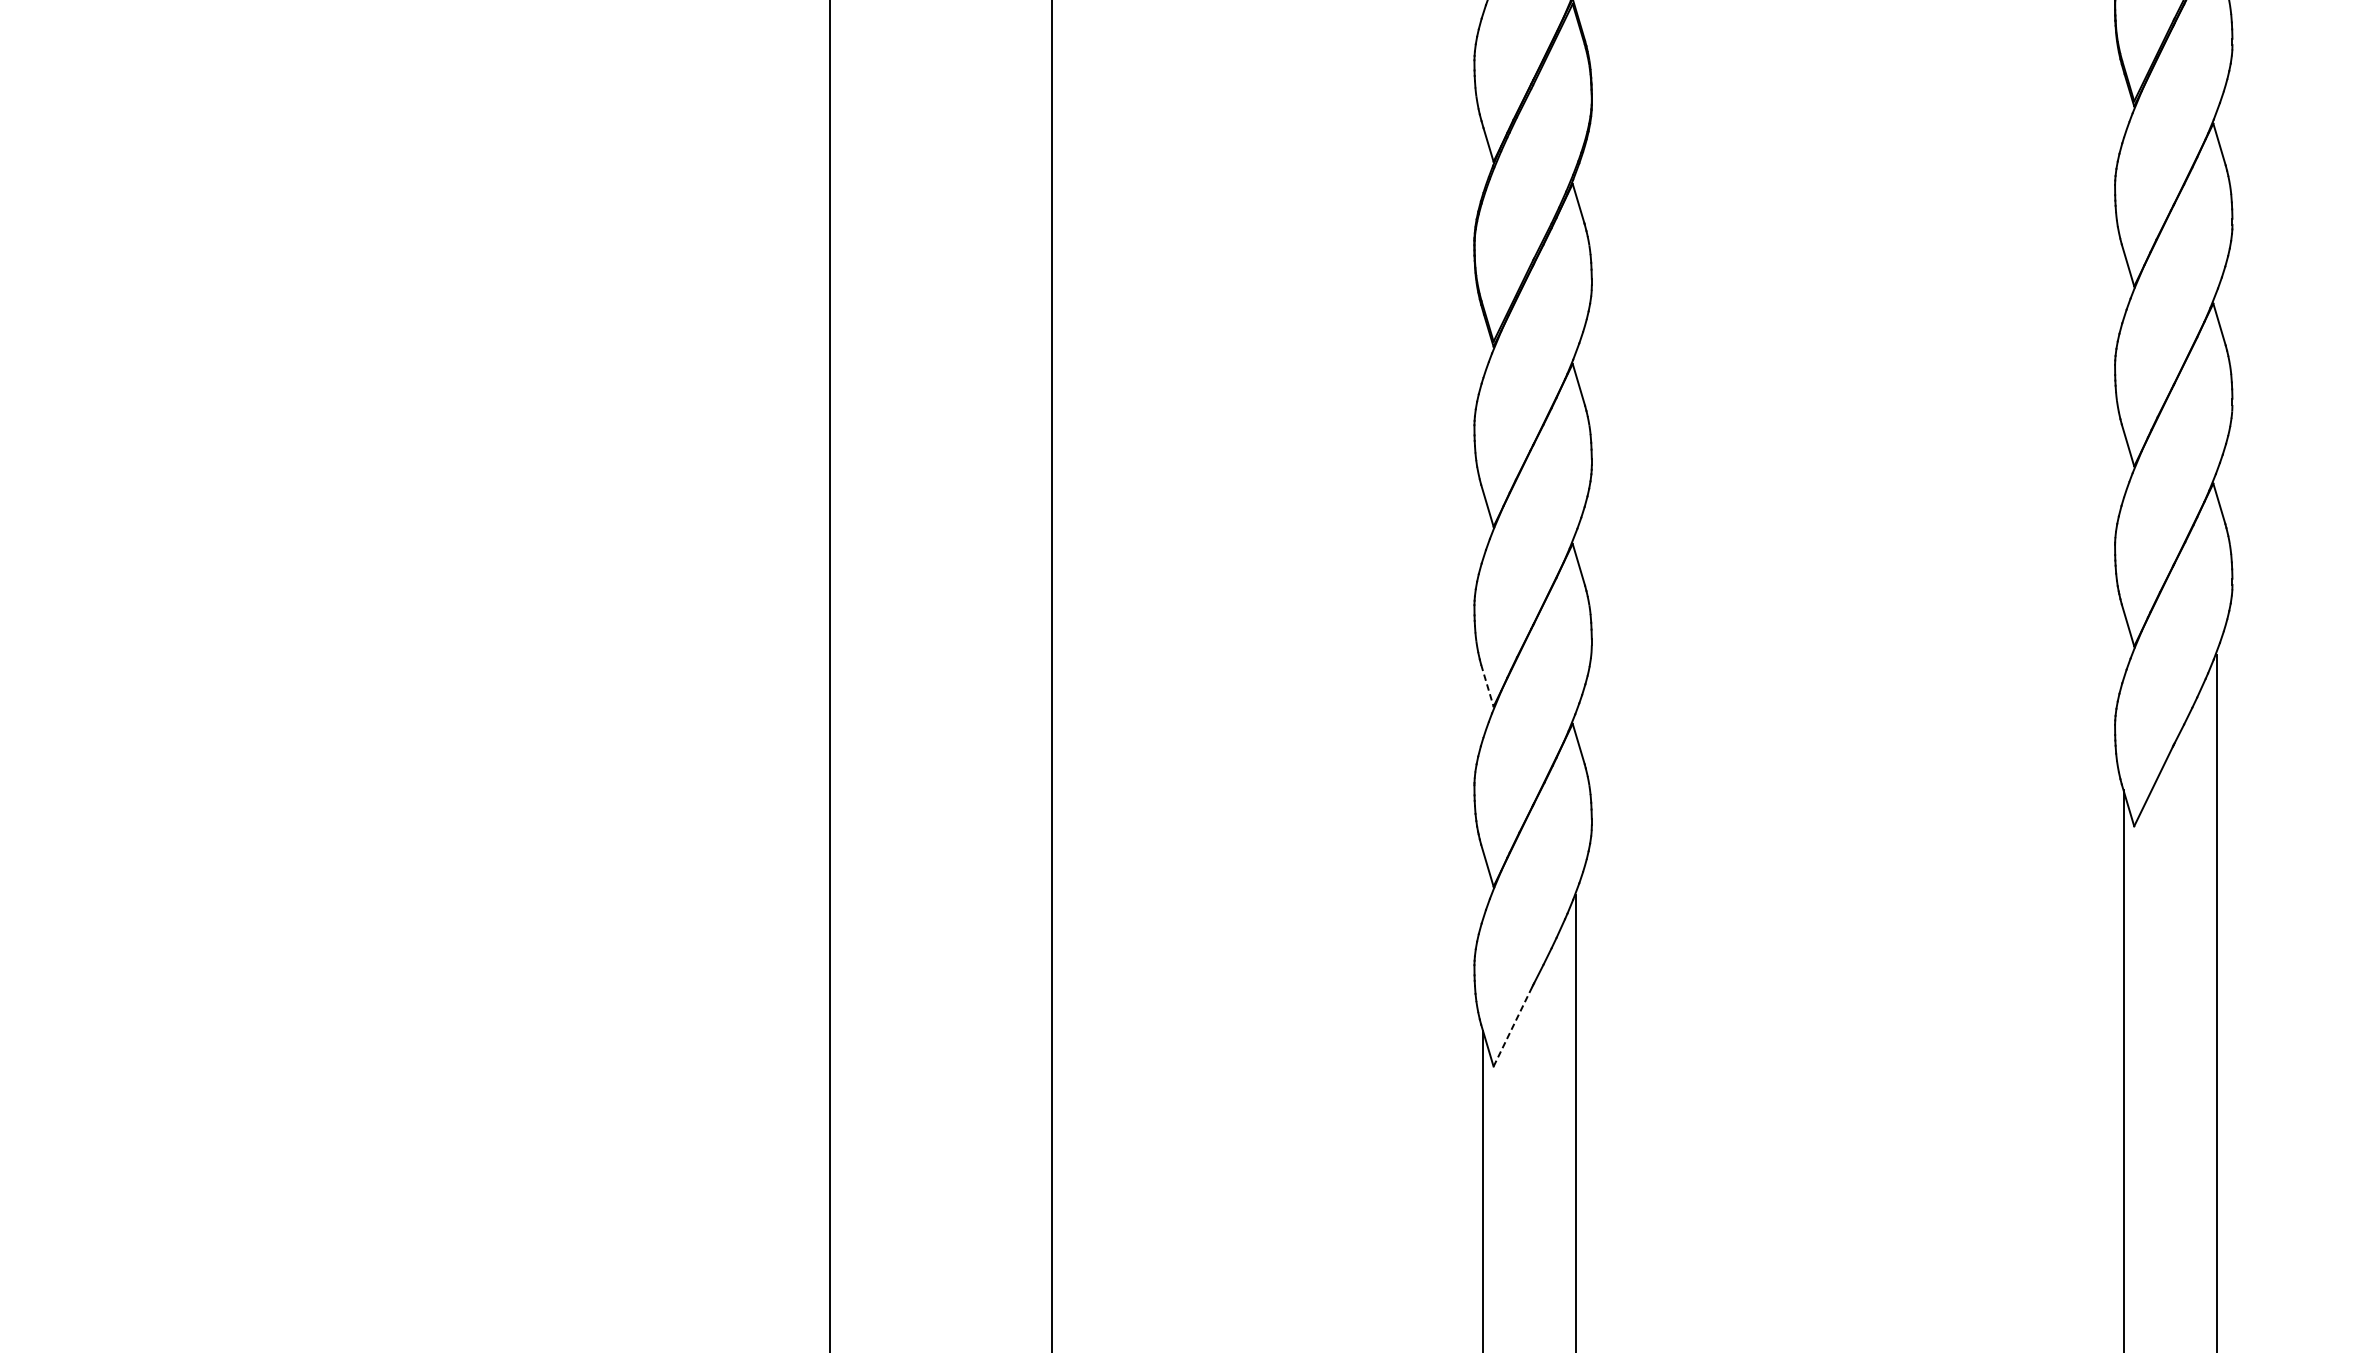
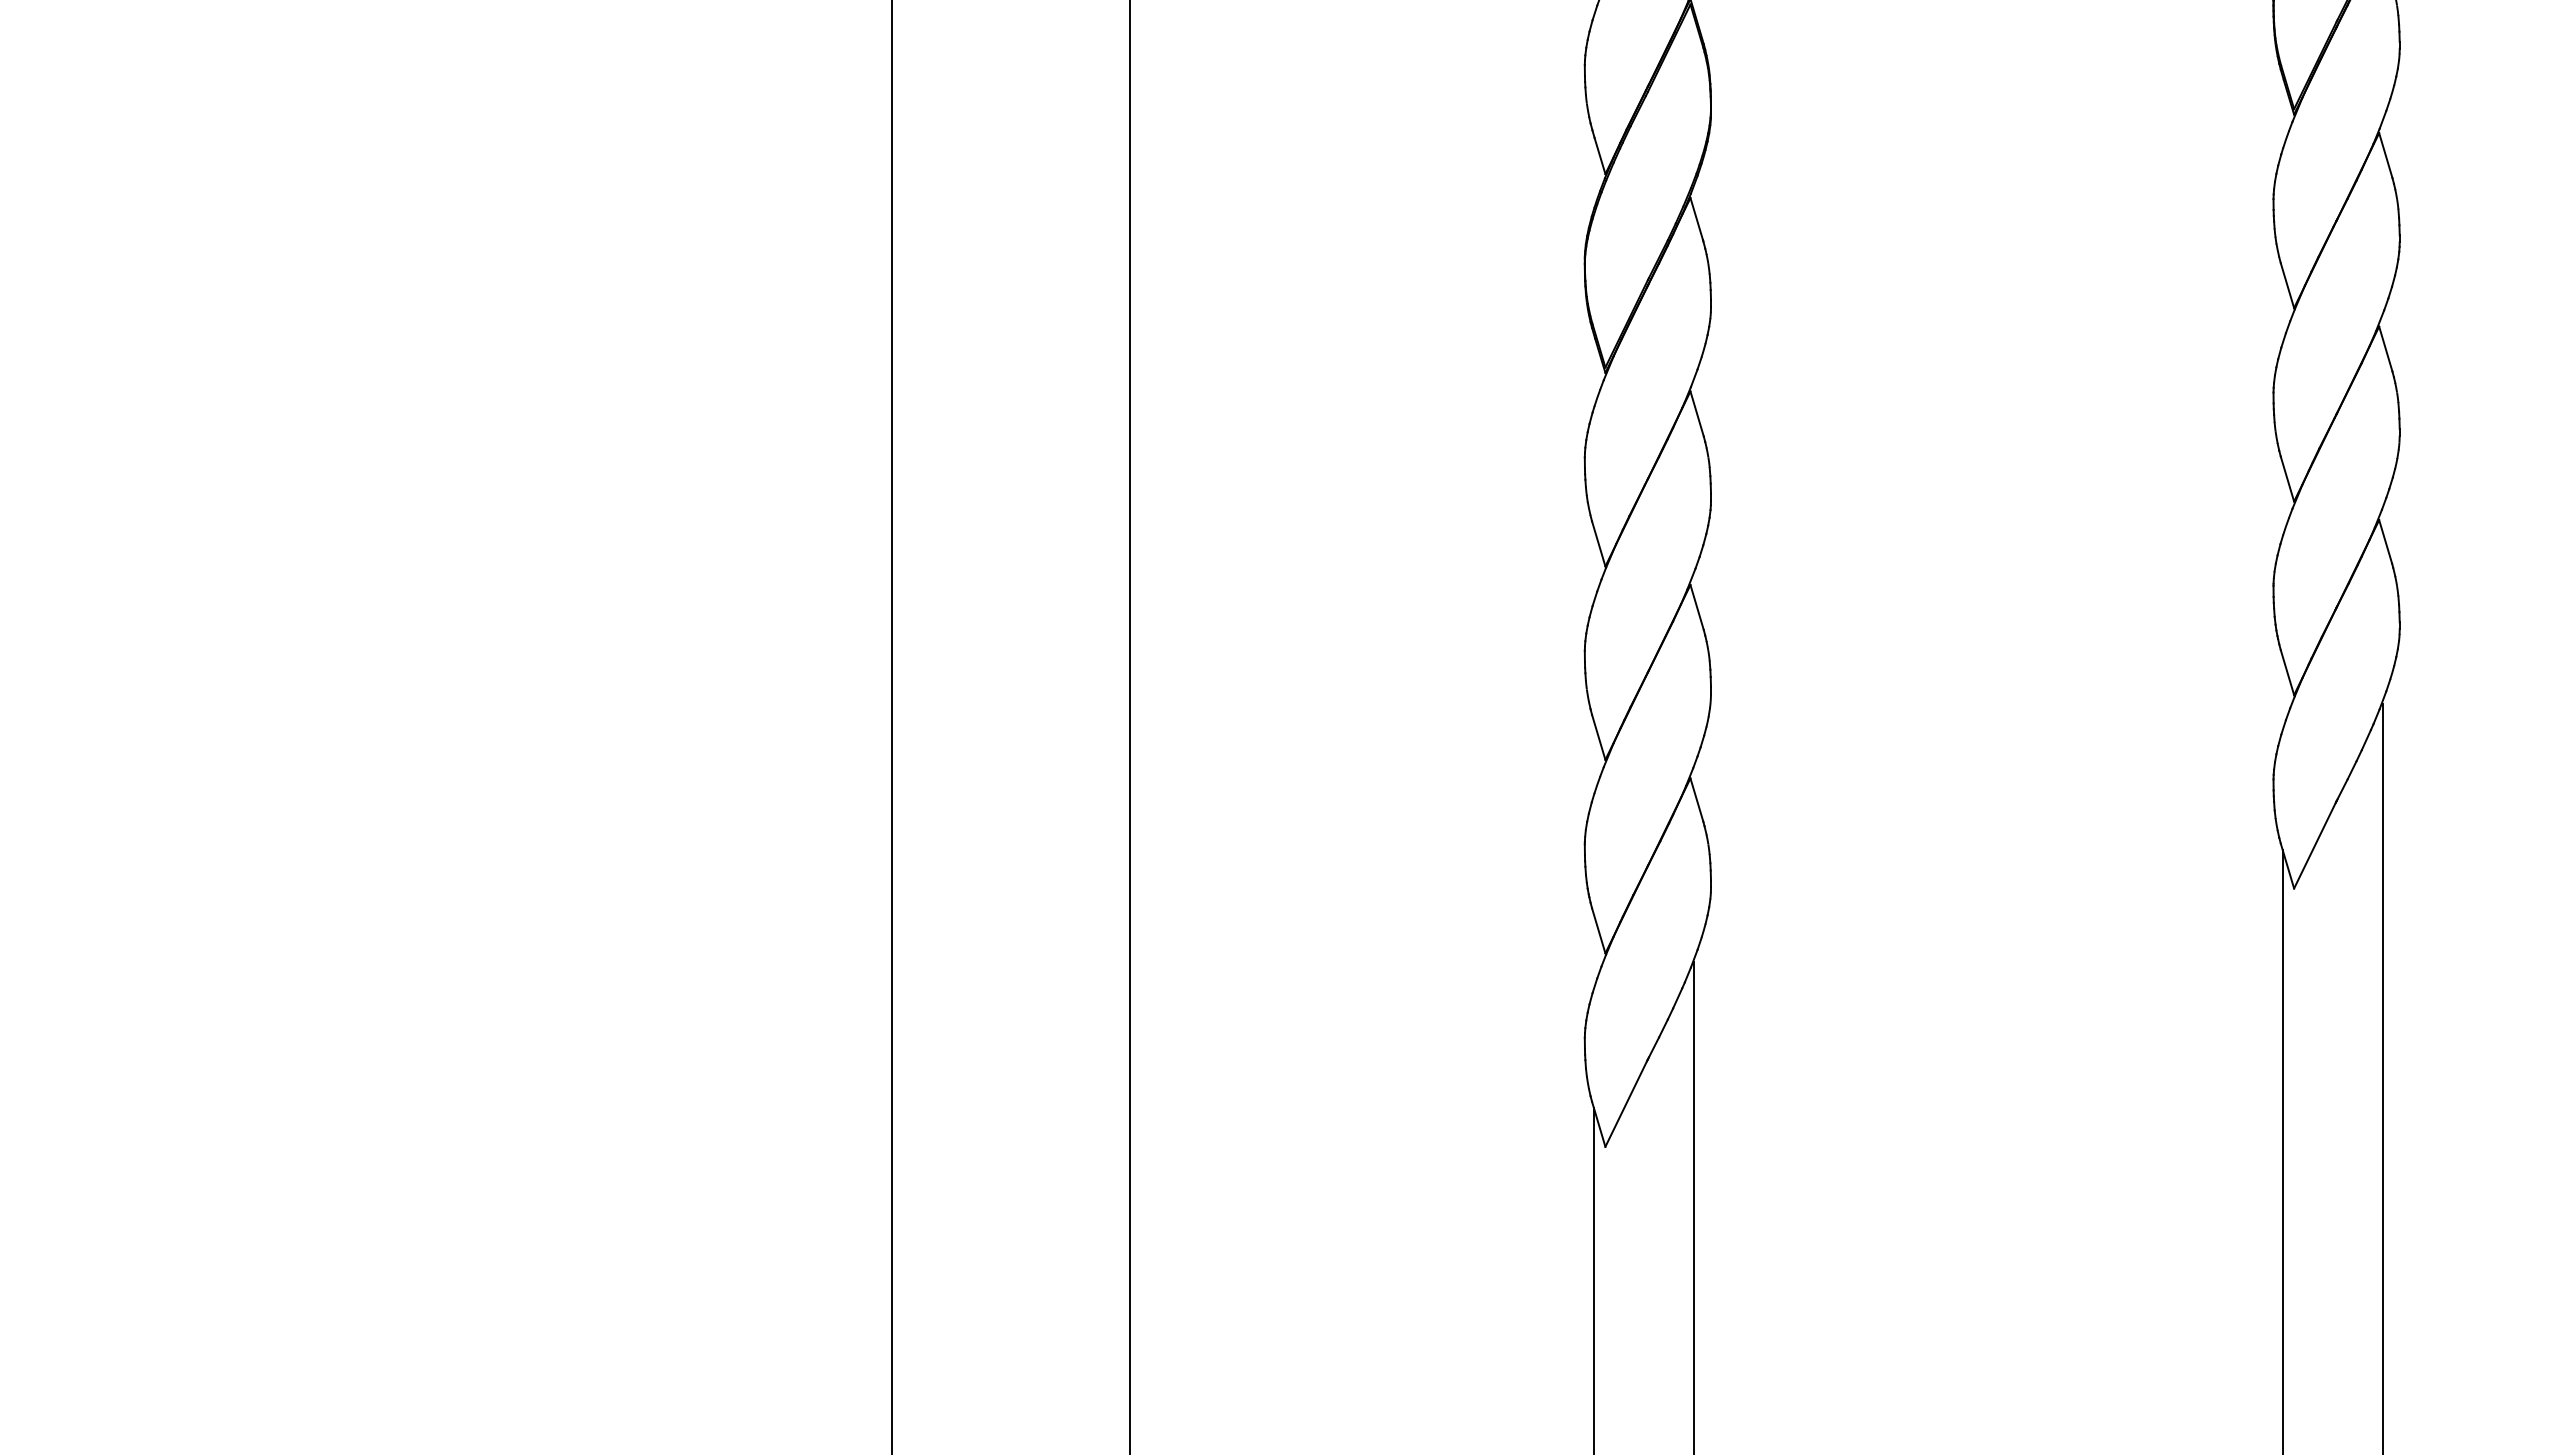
line: (1487, 685) -> (1598, 737), dashed -> solid
line: (1513, 1026) -> (1626, 1103), dashed -> solid

